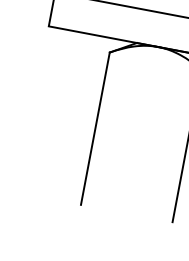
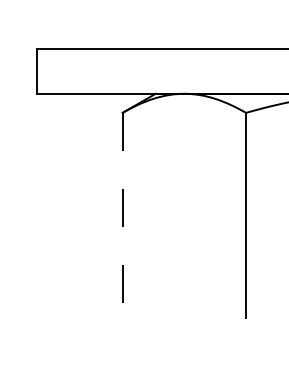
line: (95, 128) -> (122, 215), solid -> dashed

